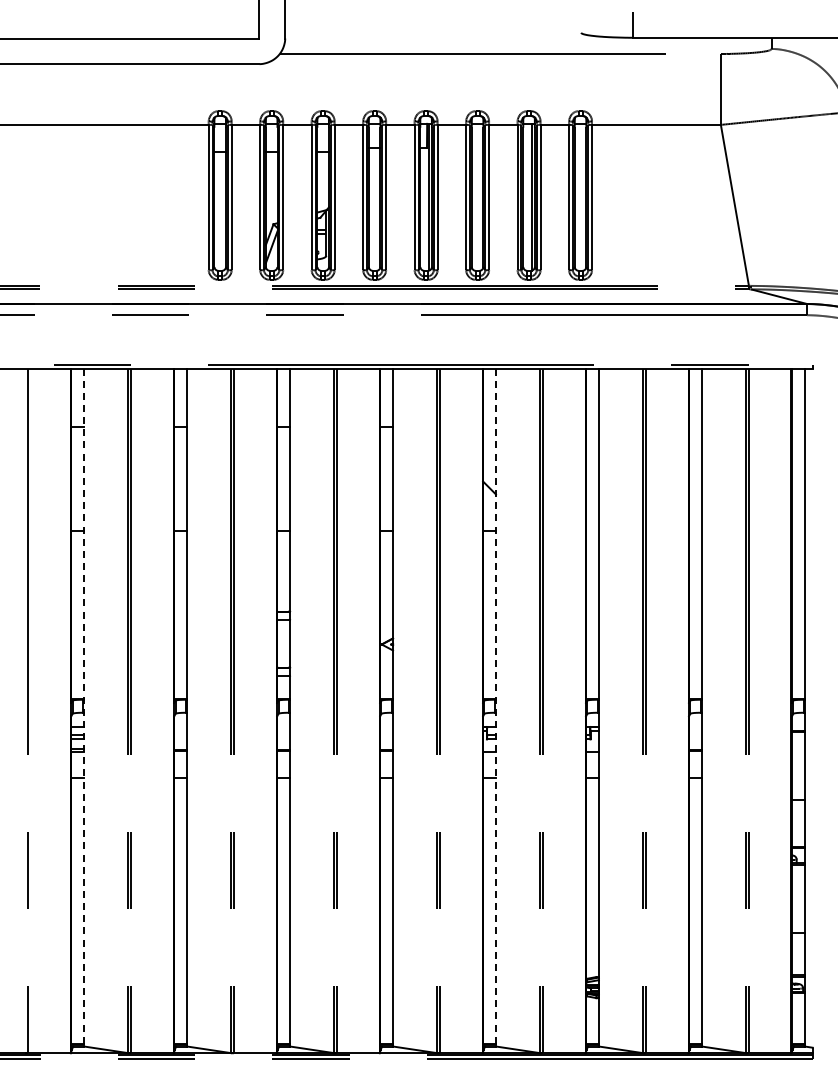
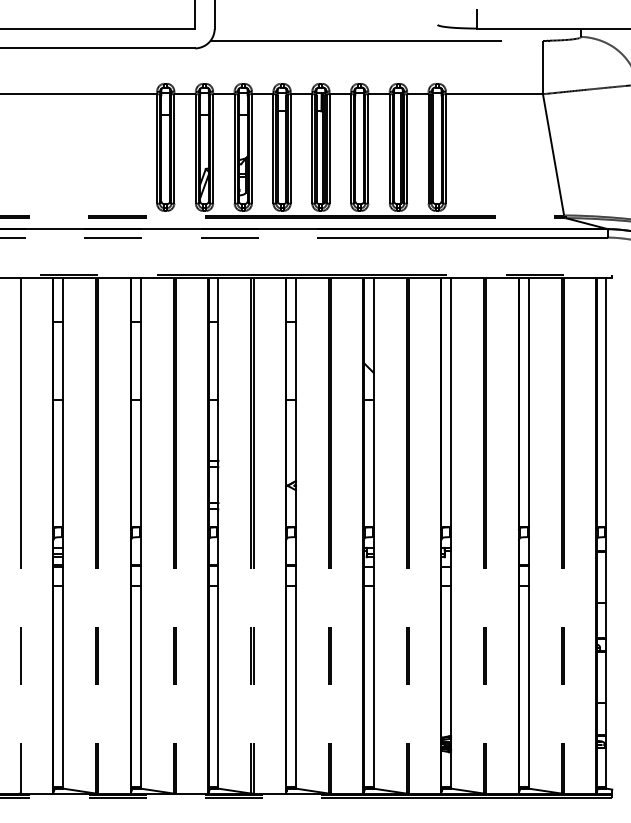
line: (84, 707) -> (63, 533), dashed -> solid
line: (495, 707) -> (373, 533), dashed -> solid

